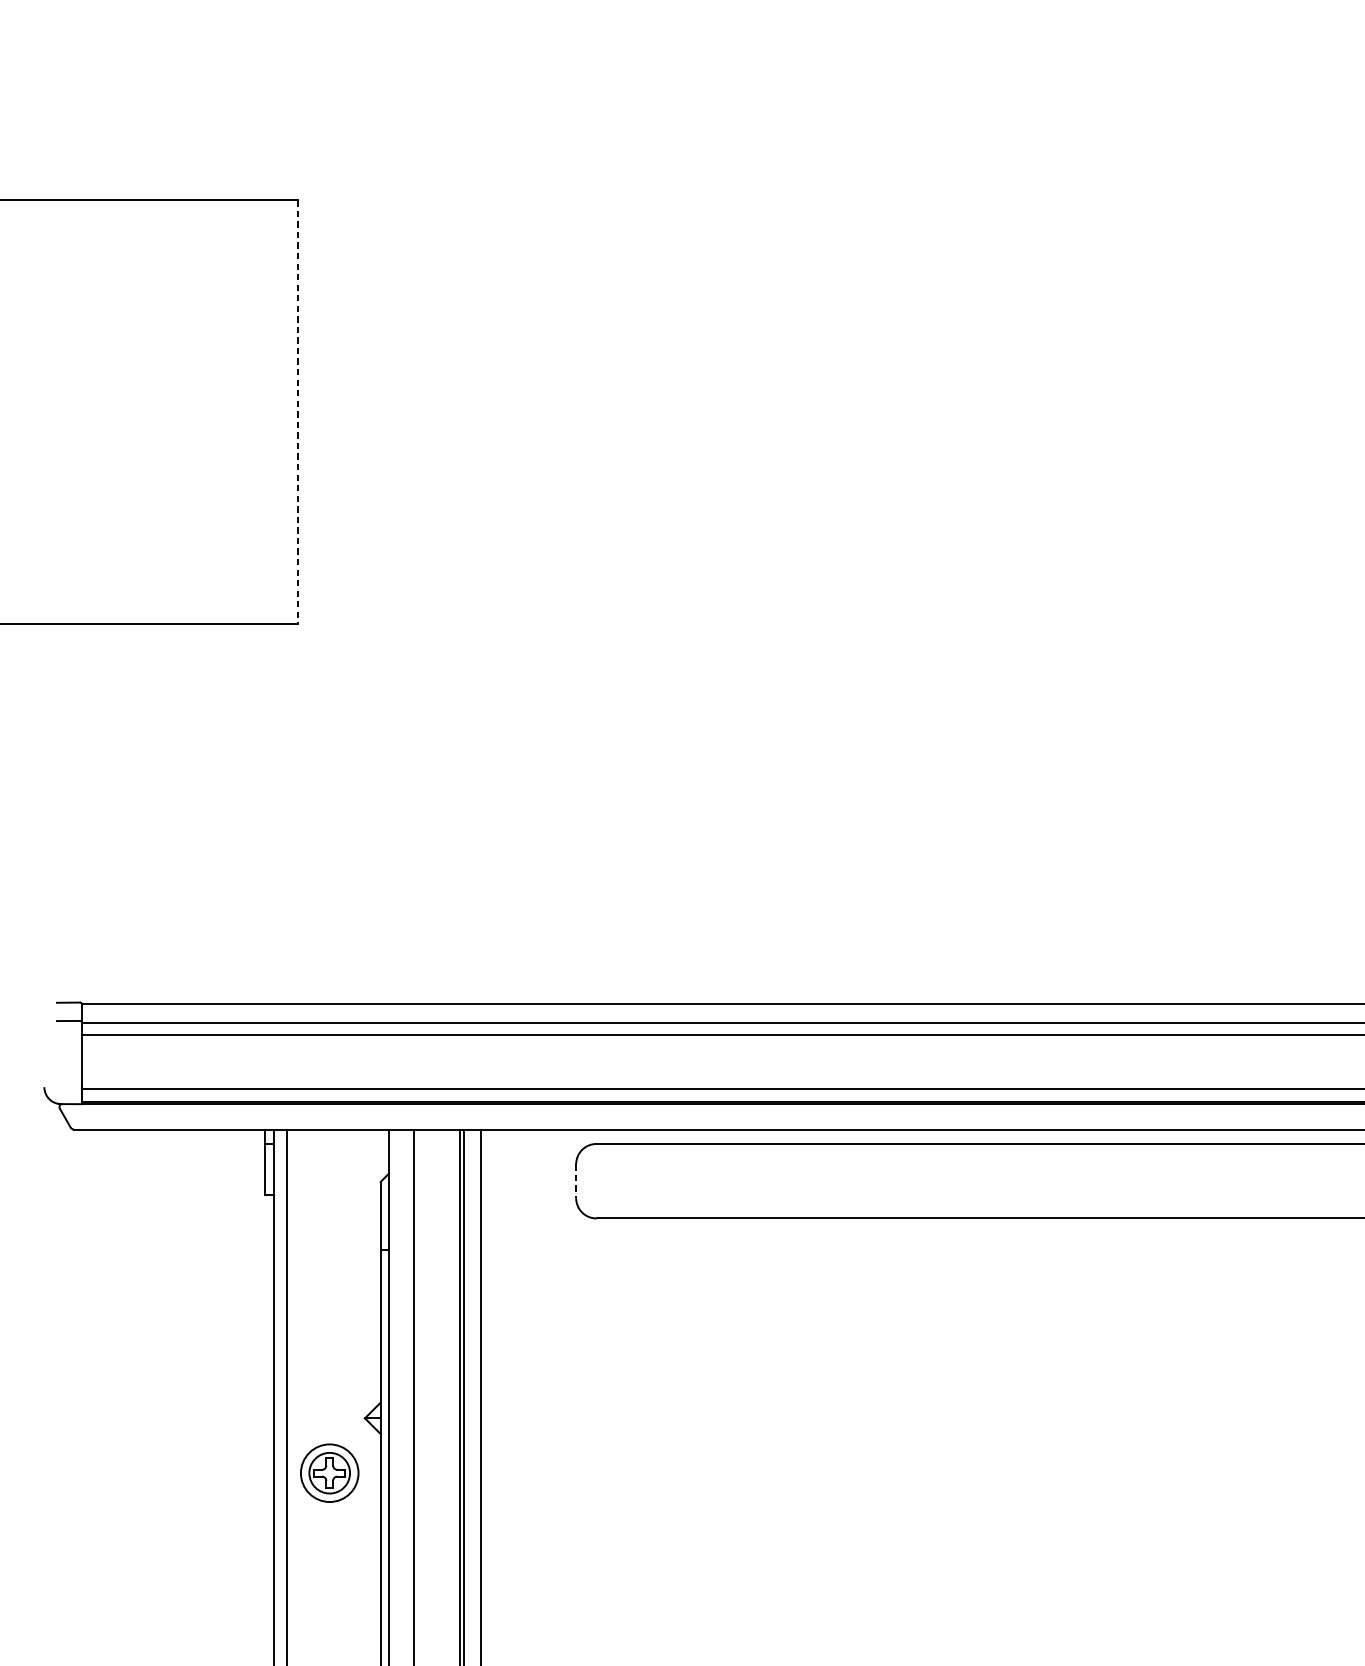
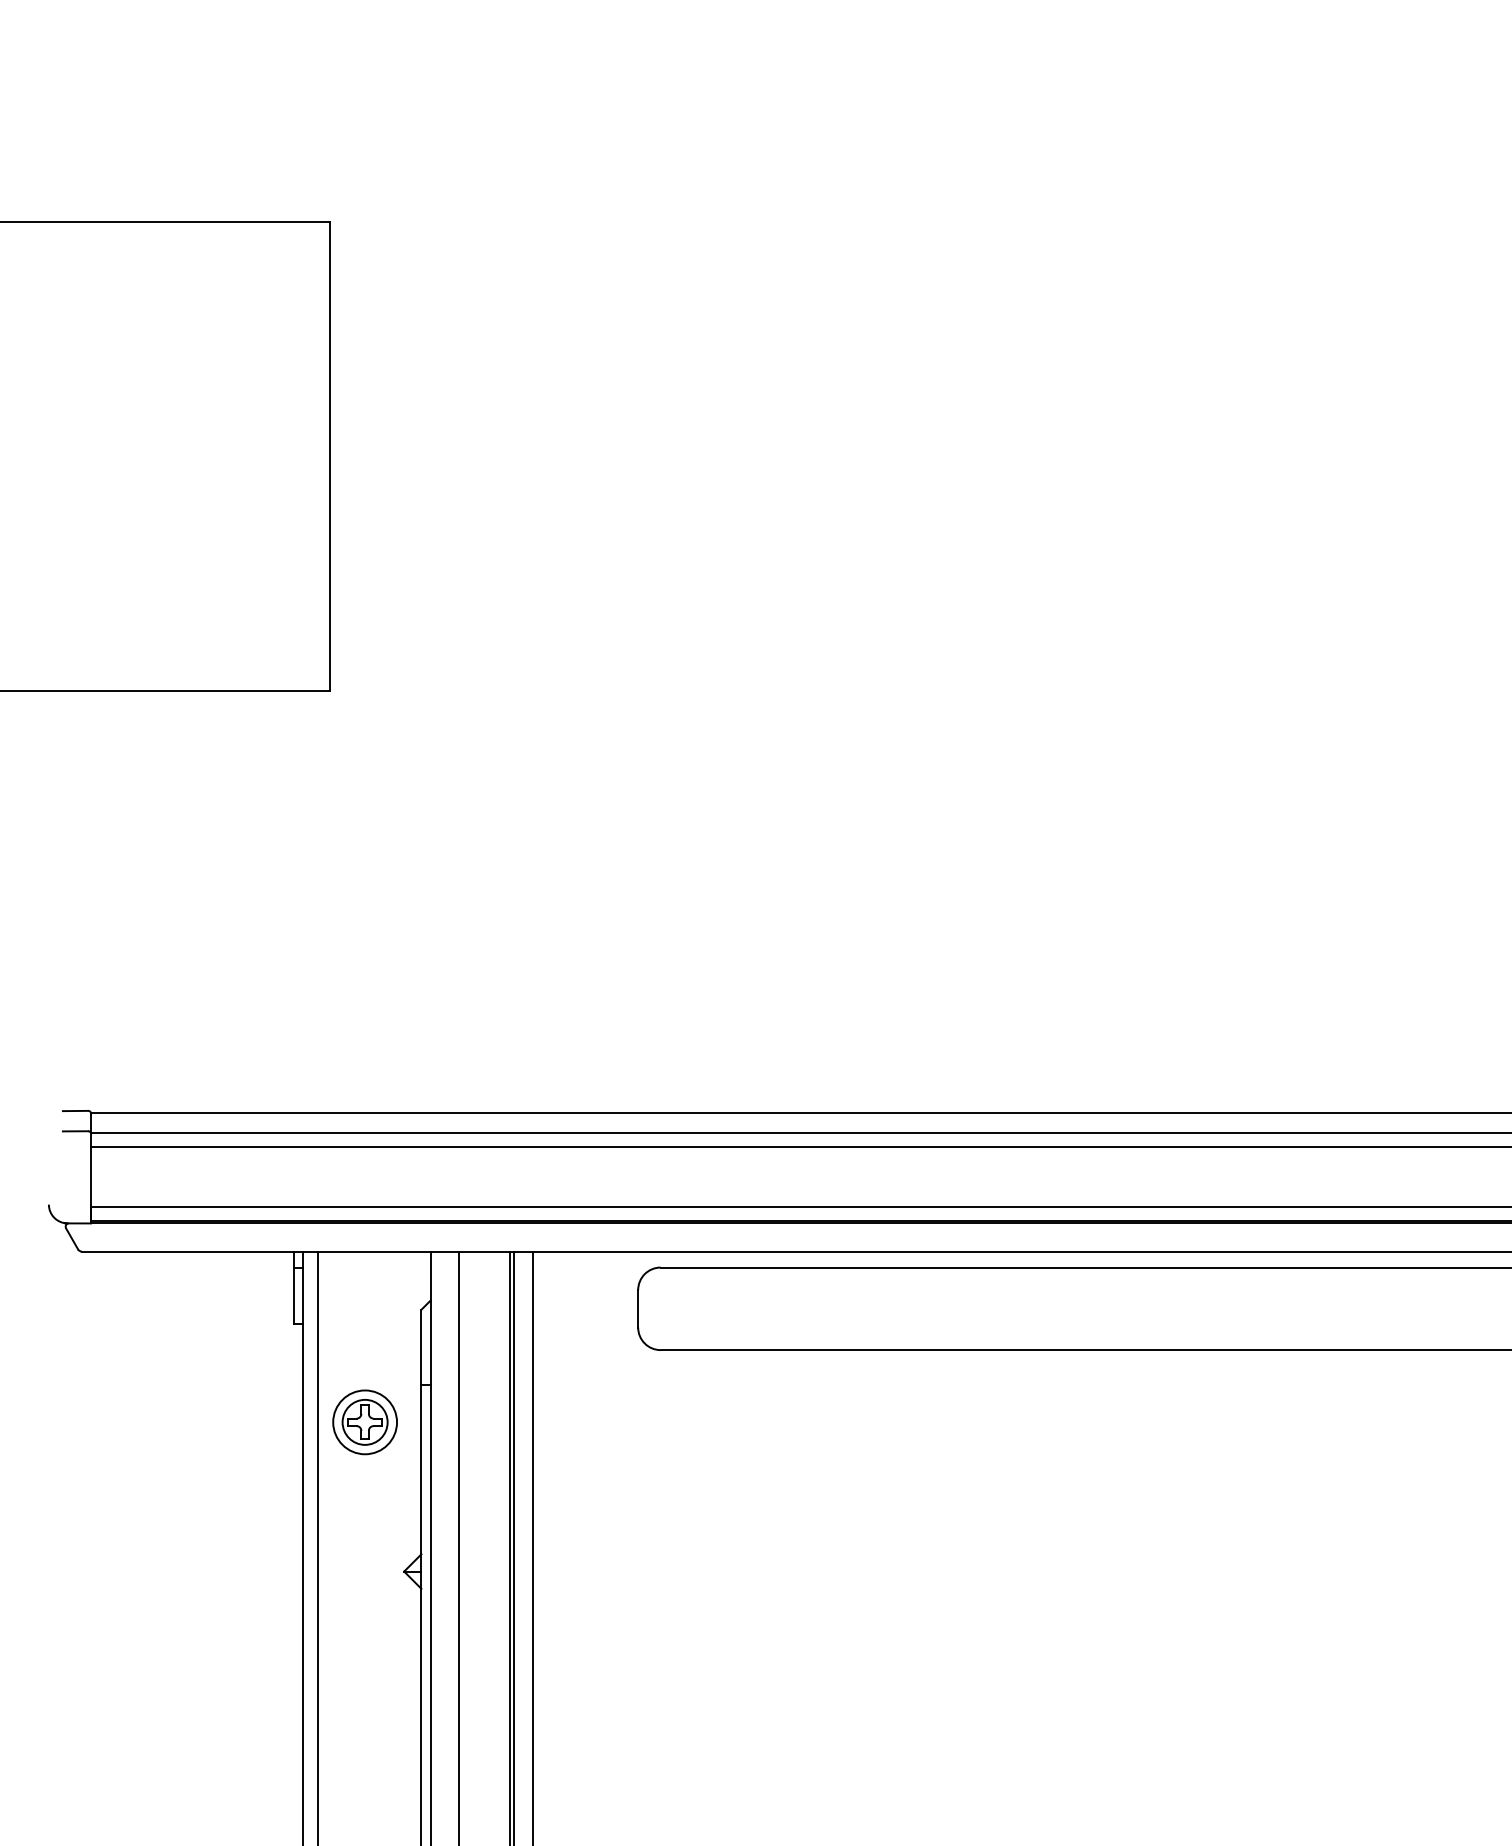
line: (298, 411) -> (330, 456), dashed -> solid
line: (576, 1180) -> (638, 1308), dashed -> solid
part: (329, 1473) -> (364, 1422), moved

